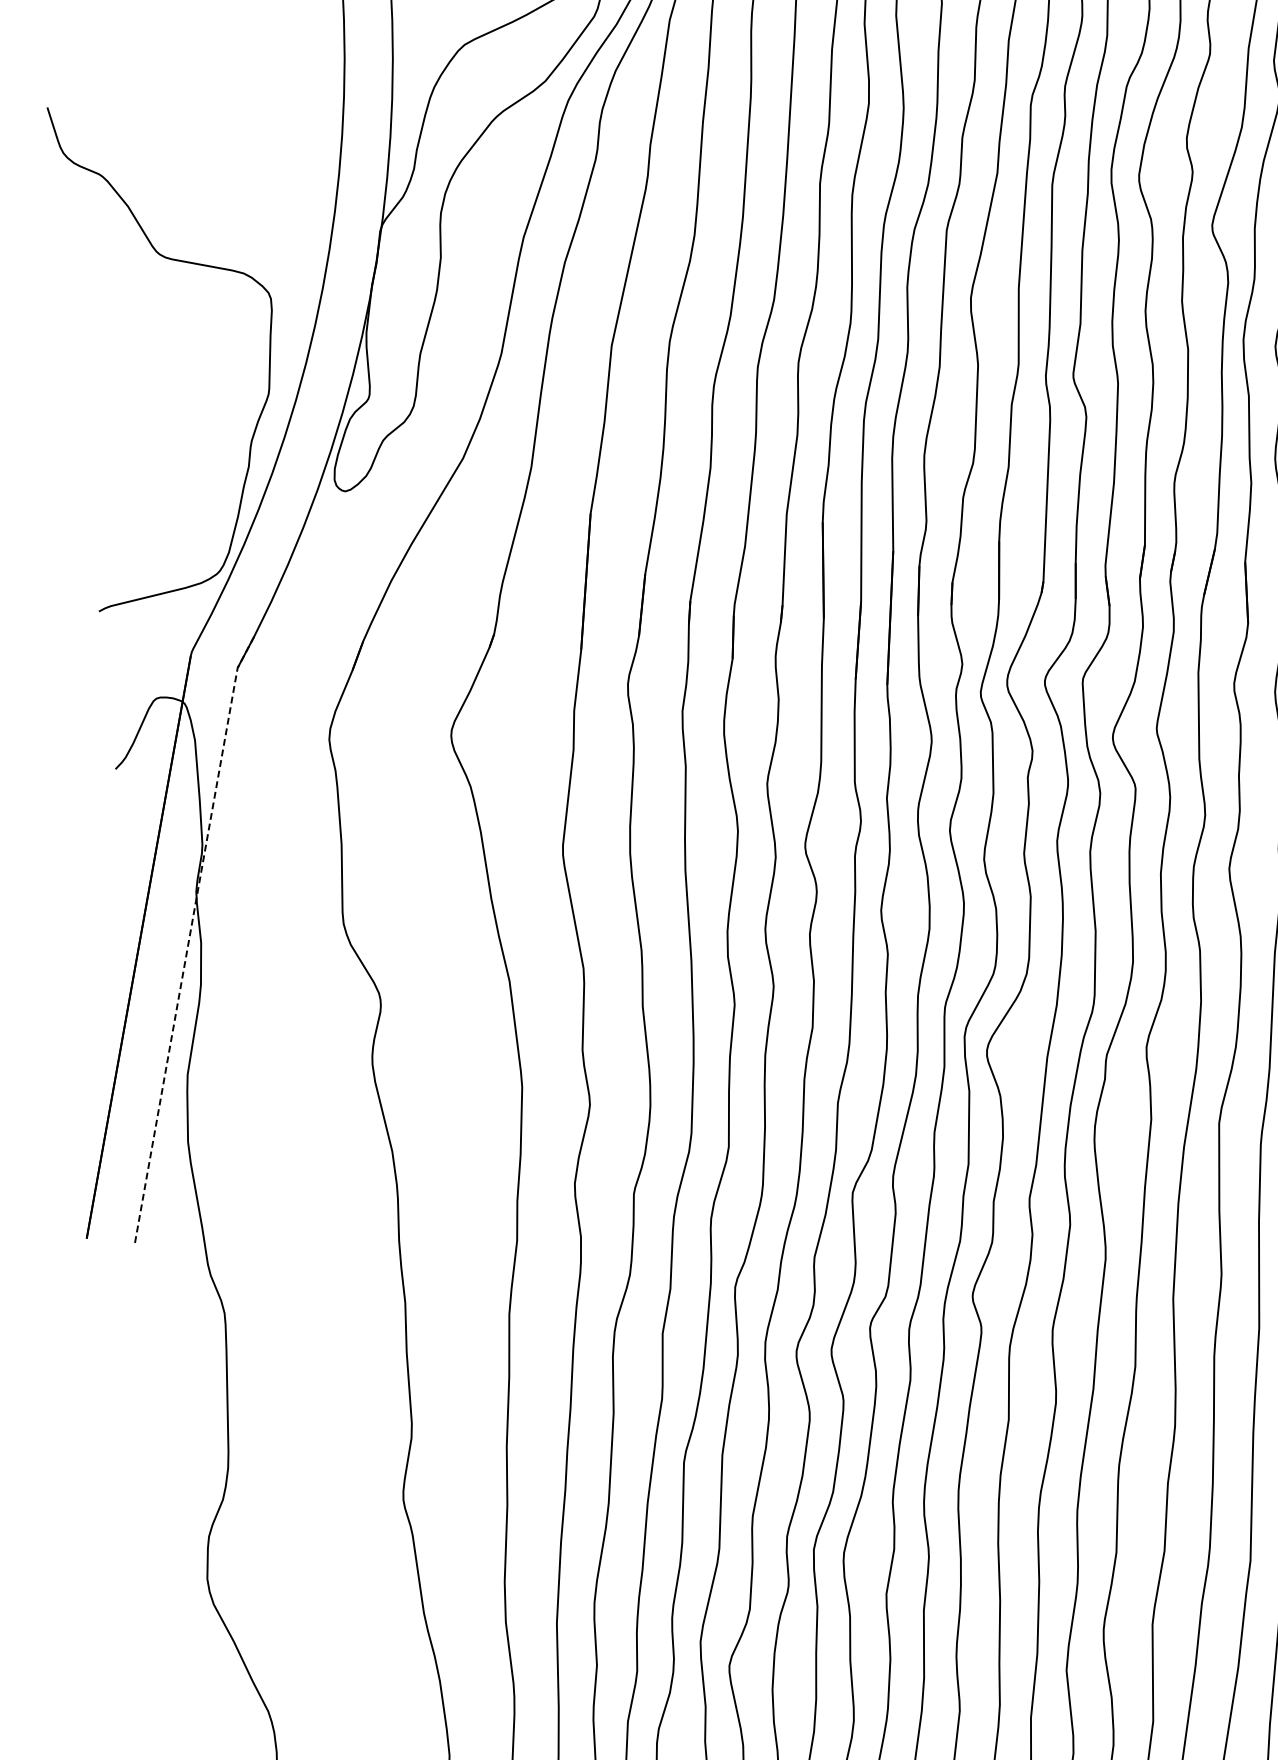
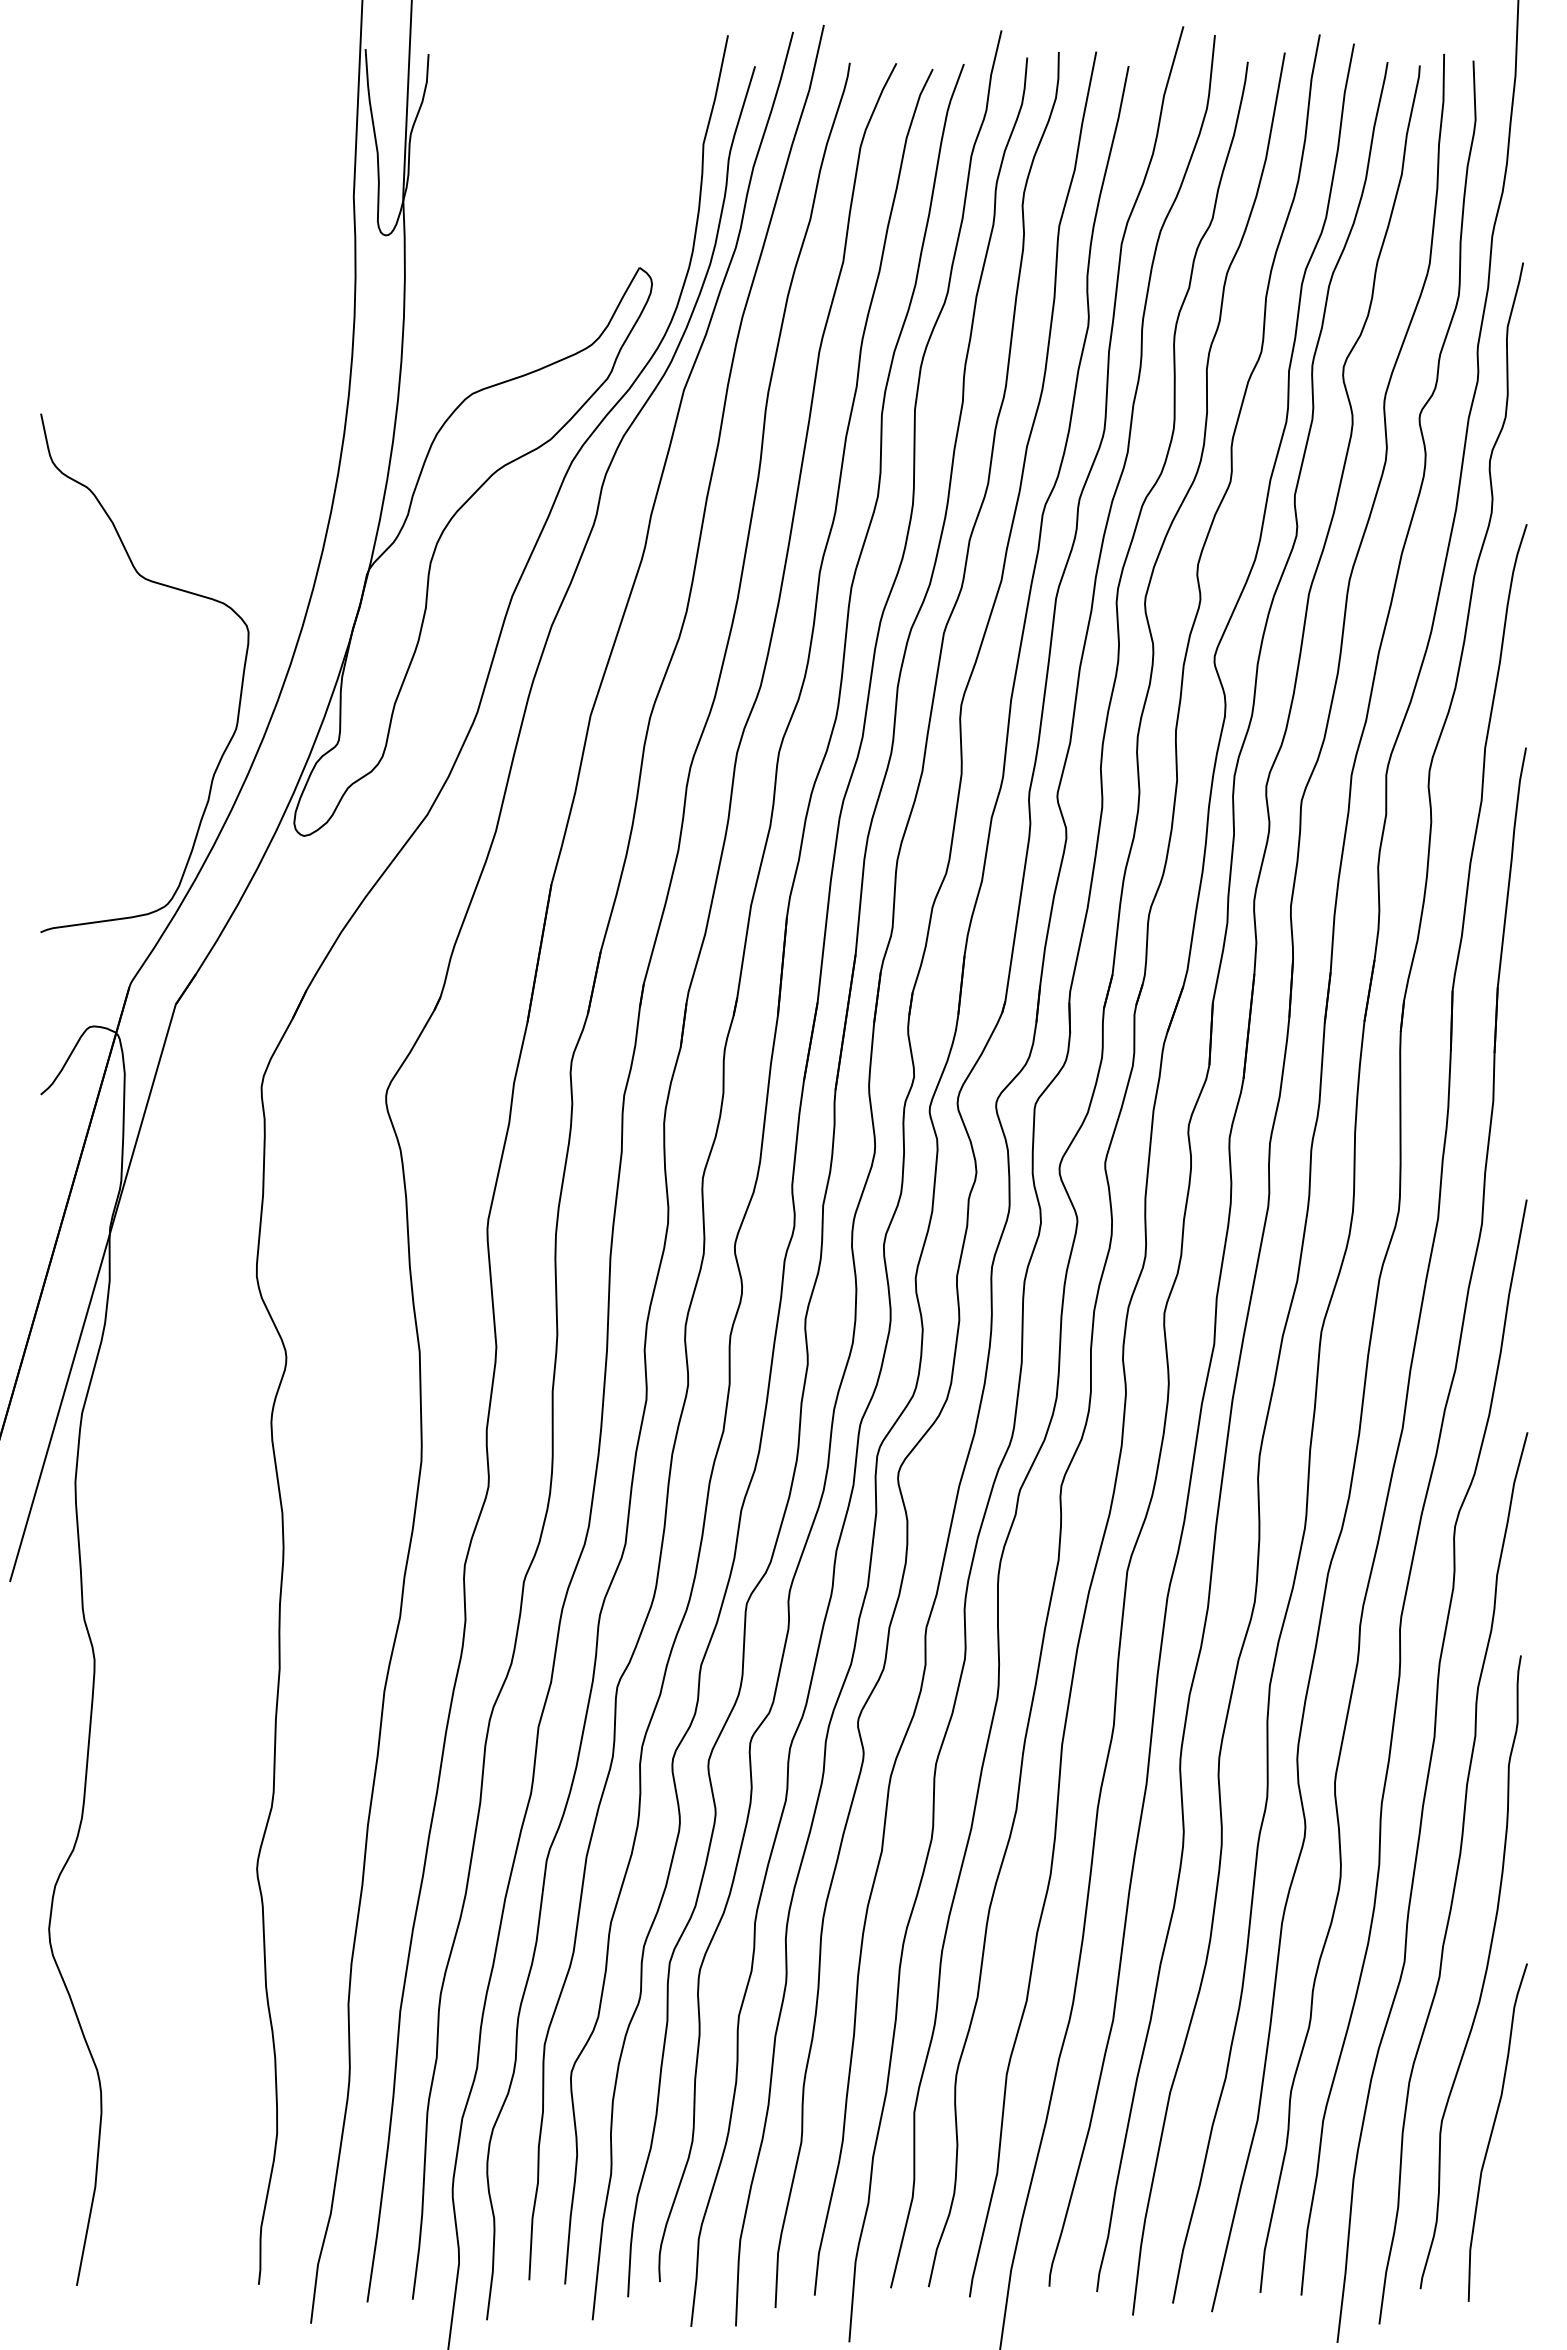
line: (188, 939) -> (97, 1275), dashed -> solid

